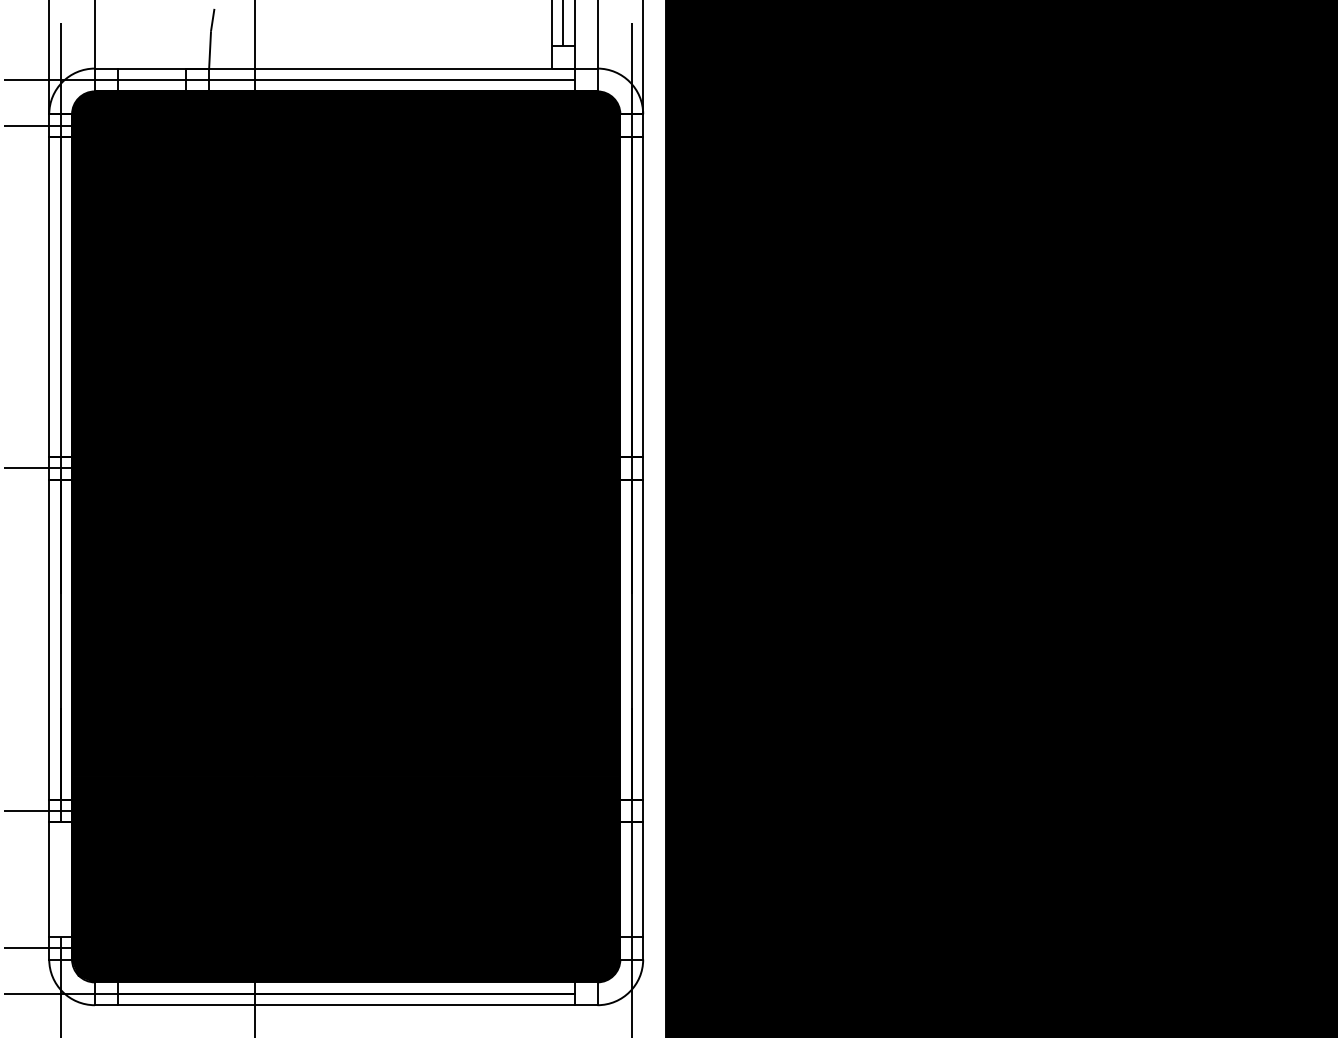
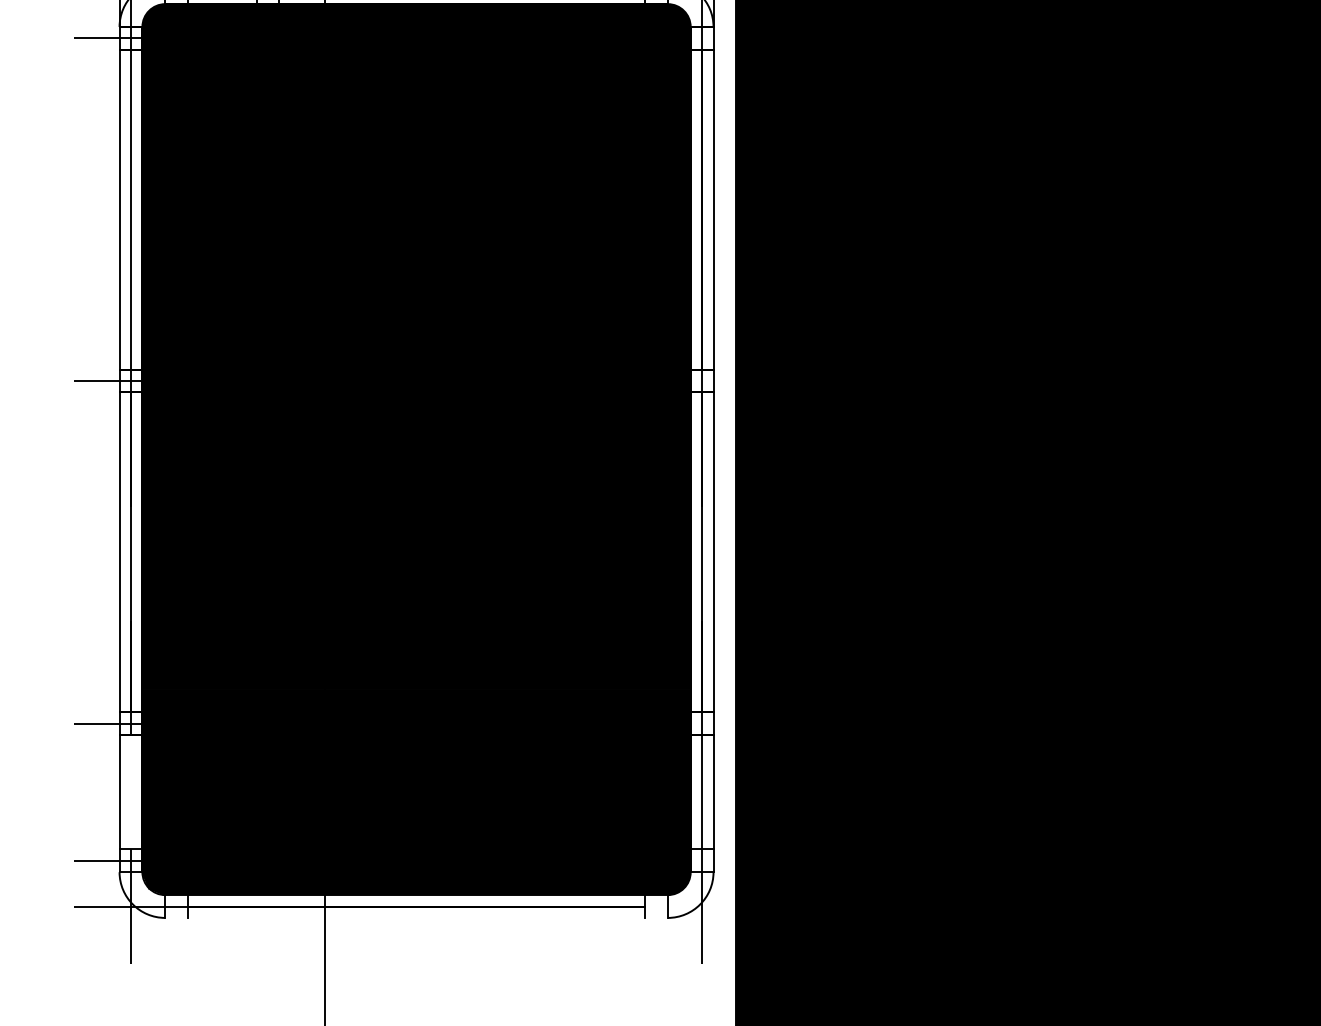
line: (345, 1005) -> (415, 918), removed

